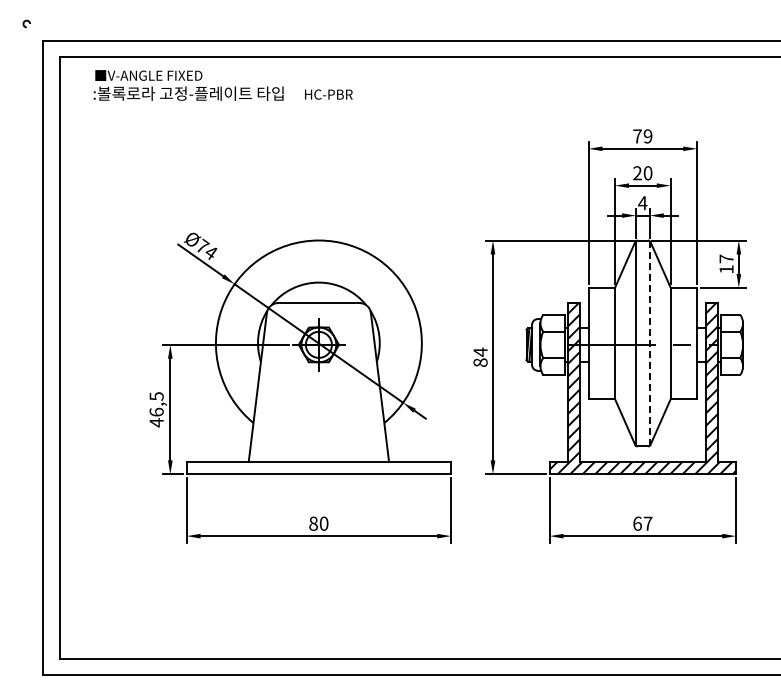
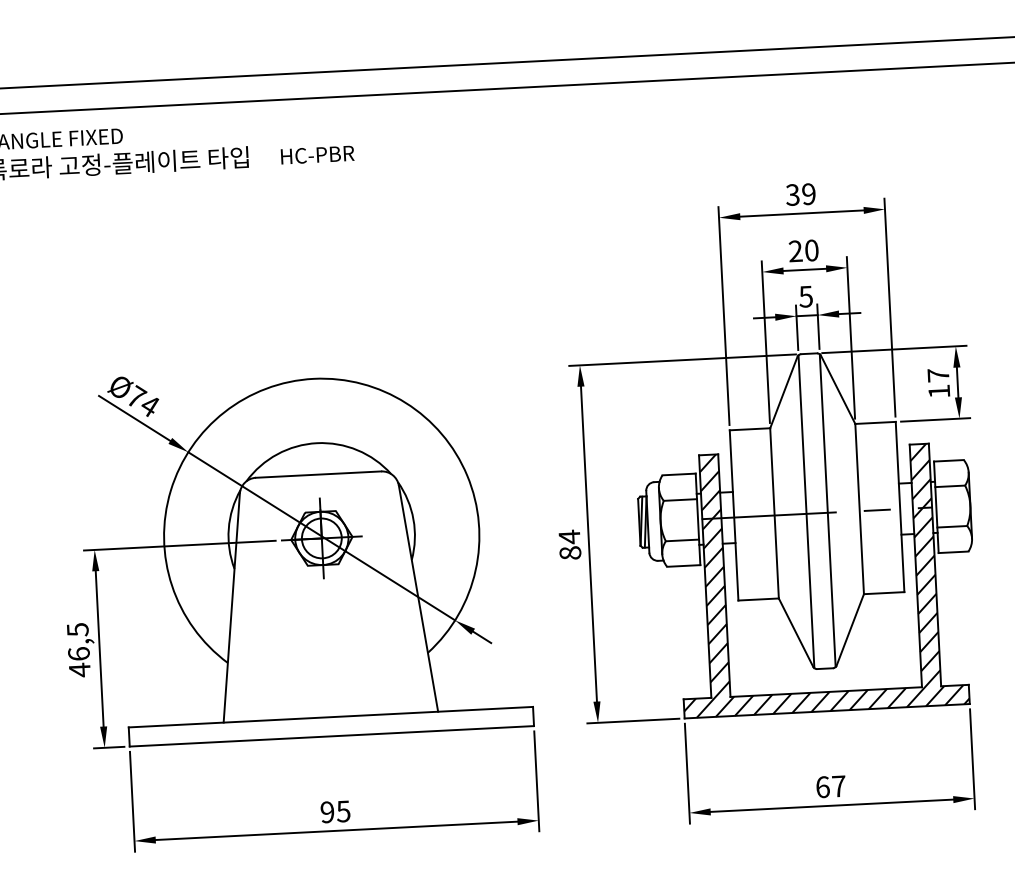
text: (637, 136) -> (792, 195), 79 -> 39
text: (642, 203) -> (805, 297), 4 -> 5
line: (649, 344) -> (827, 512), dashed -> solid
text: (318, 523) -> (335, 811), 80 -> 95

